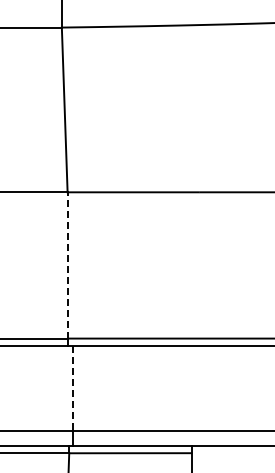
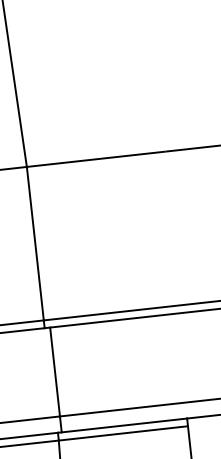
line: (67, 264) -> (35, 242), dashed -> solid
line: (72, 388) -> (54, 372), dashed -> solid

